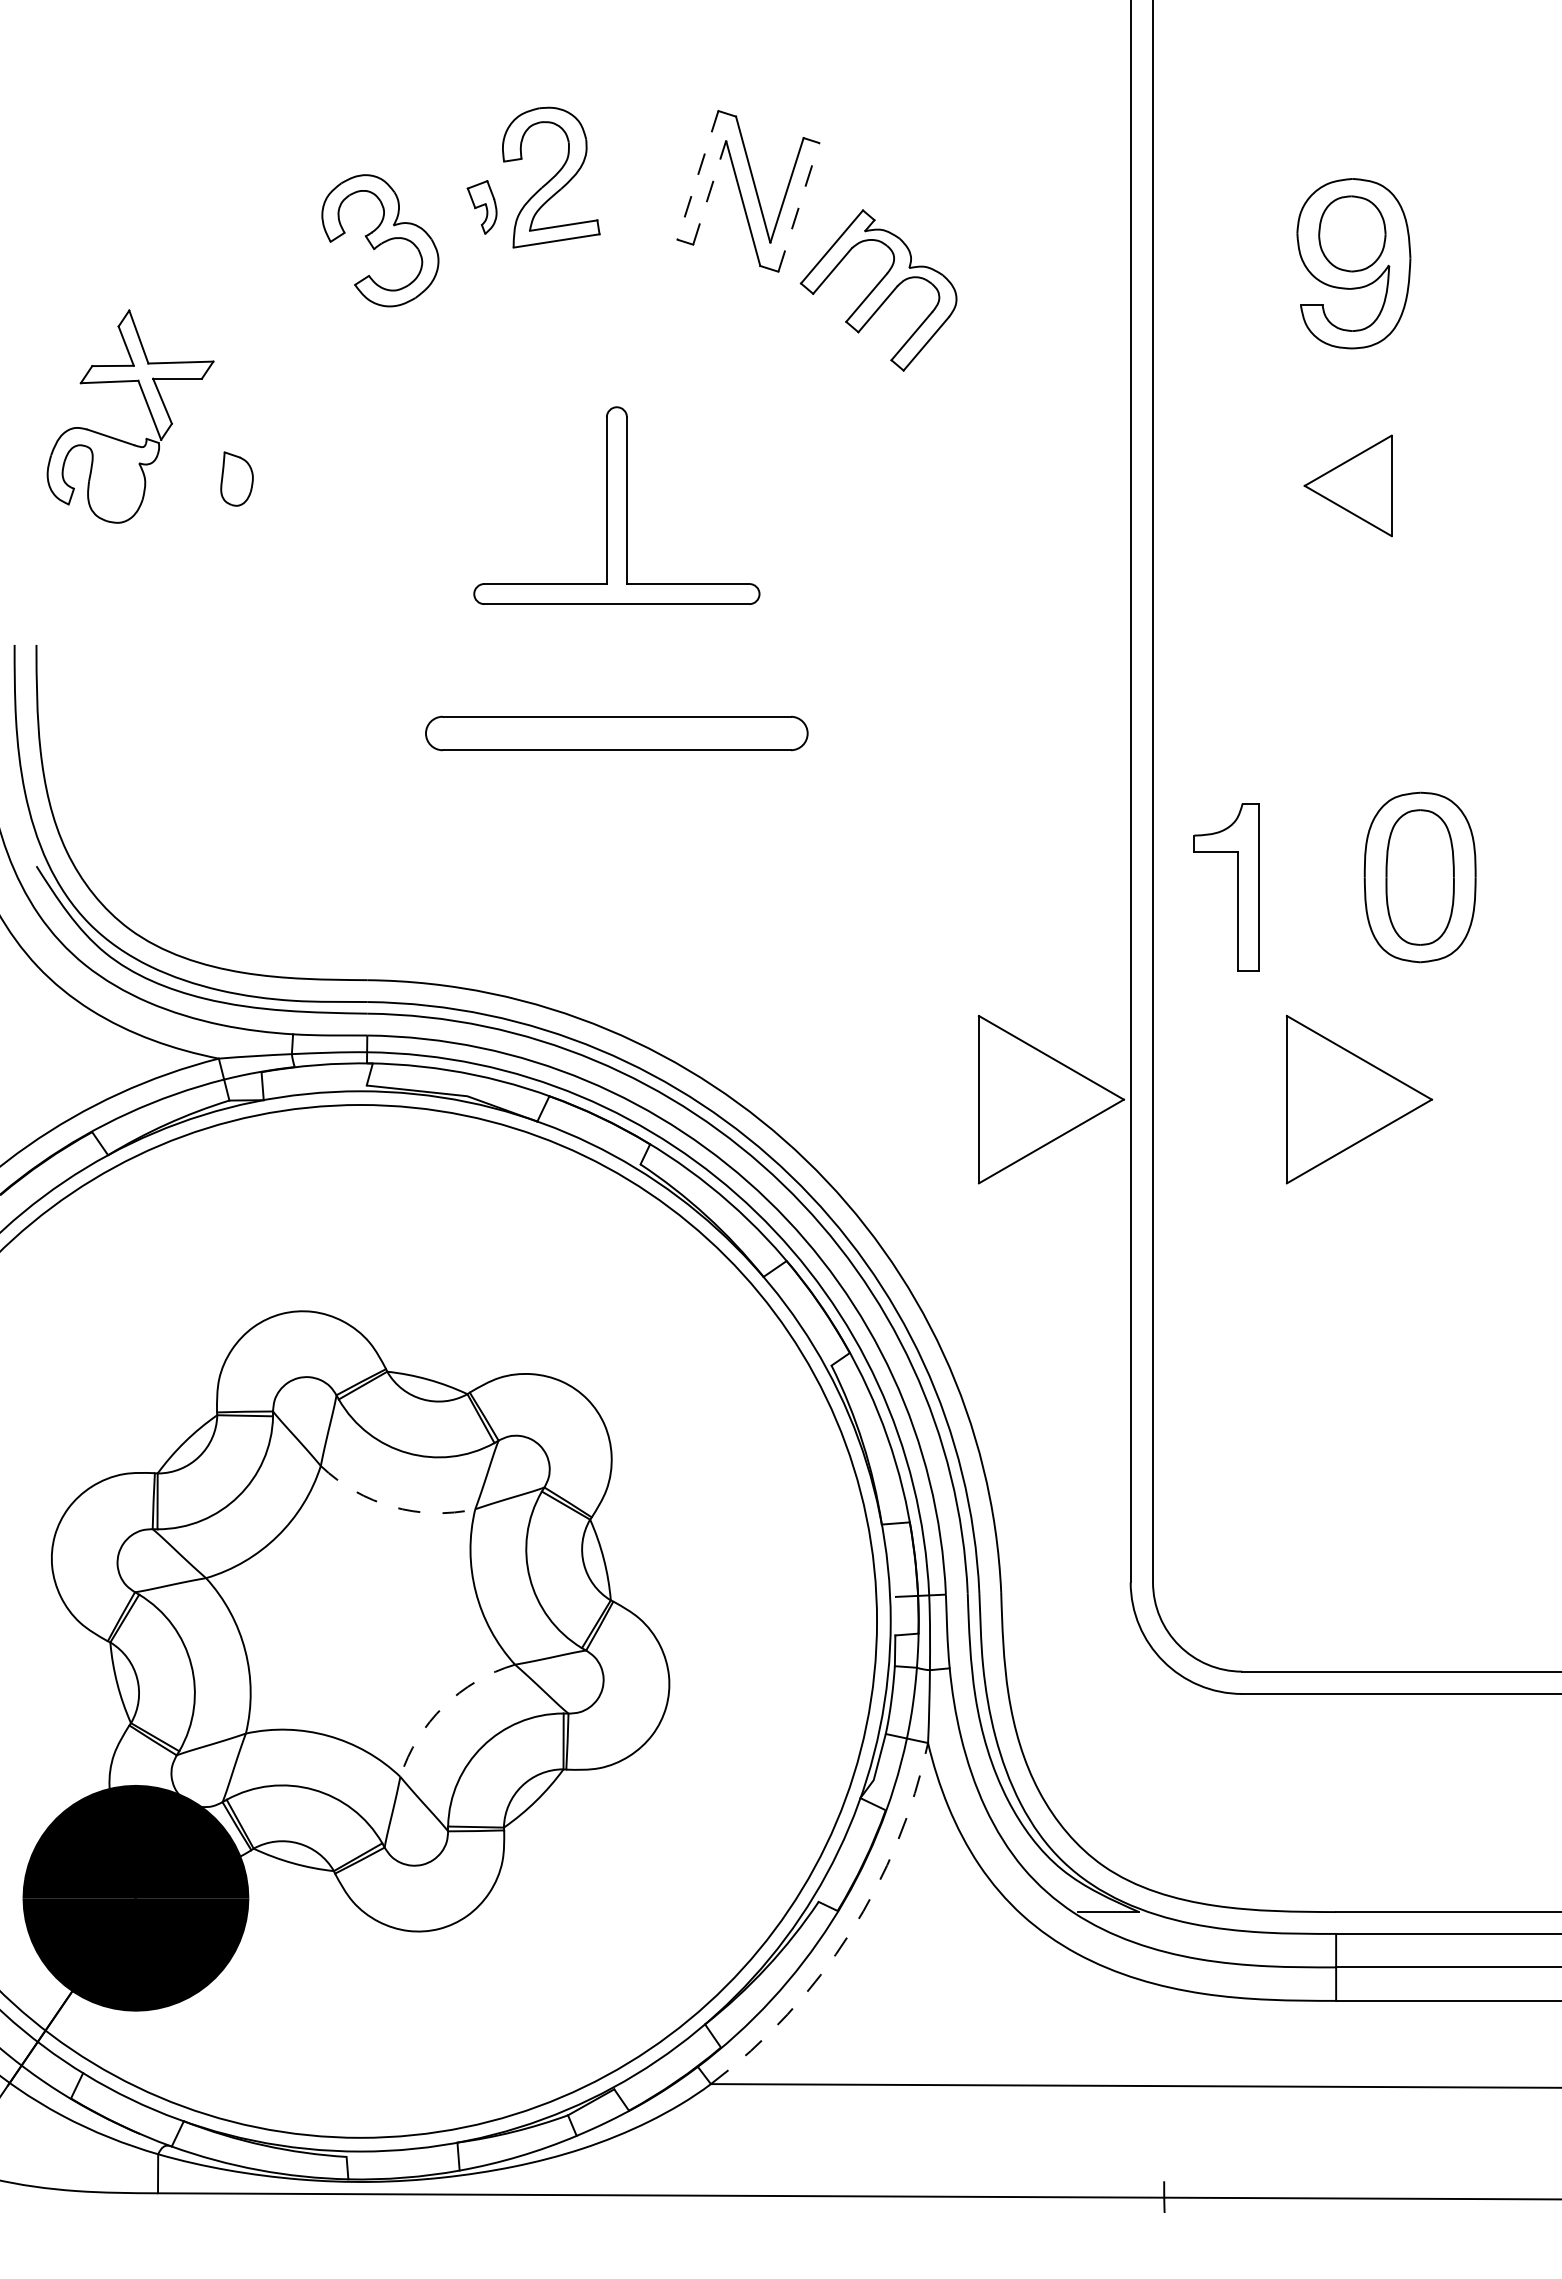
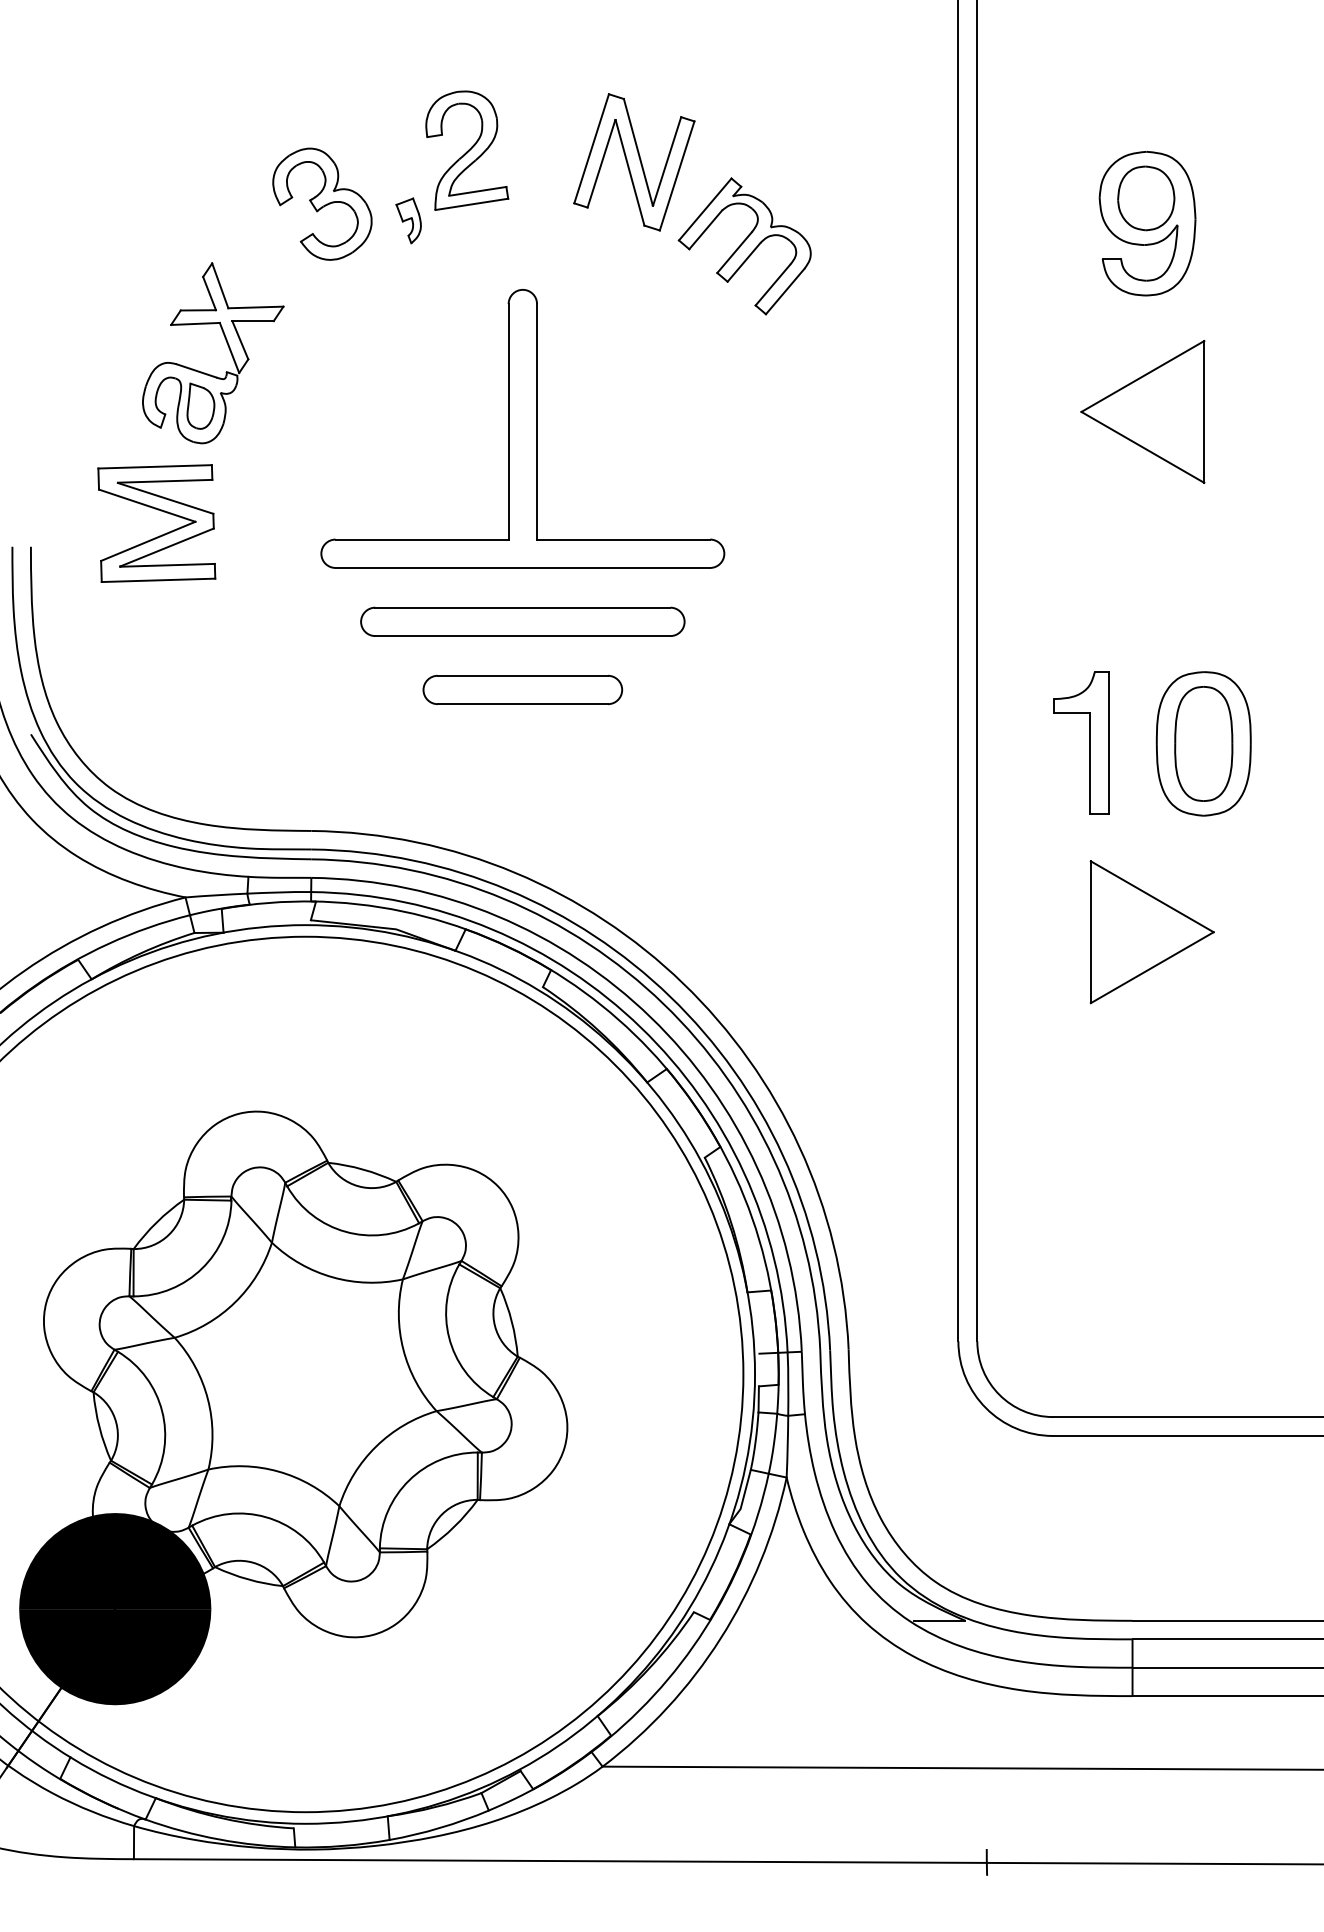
line: (698, 175) -> (592, 148), dashed -> solid
line: (709, 192) -> (601, 163), dashed -> solid
part: (481, 207) -> (408, 220), moved
line: (798, 207) -> (676, 176), dashed -> solid
part: (148, 410) -> (228, 348), moved
part: (1347, 485) -> (1142, 411), size x1.67
part: (616, 505) -> (522, 428), size x1.67
part: (188, 631) -> (159, 535), added
part: (616, 813) -> (522, 689), added
part: (1237, 887) -> (1090, 743), moved
part: (1050, 1099) -> (890, 932), removed
arc: (392, 1506) -> (332, 1277), dashed -> solid
arc: (443, 1706) -> (375, 1446), dashed -> solid
arc: (850, 1933) -> (720, 1638), dashed -> solid

